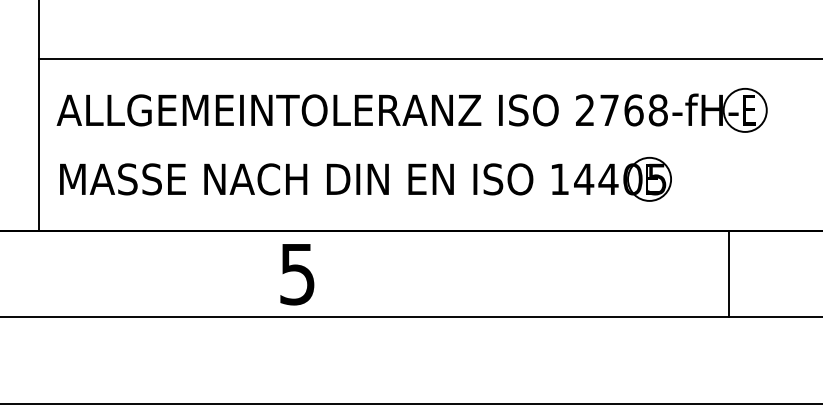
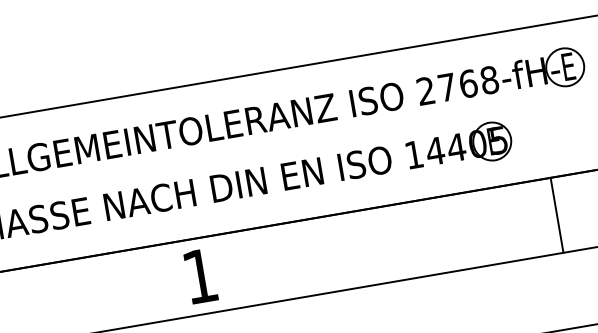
text: (297, 274) -> (200, 276), 5 -> 1
line: (728, 274) -> (556, 215), moved

